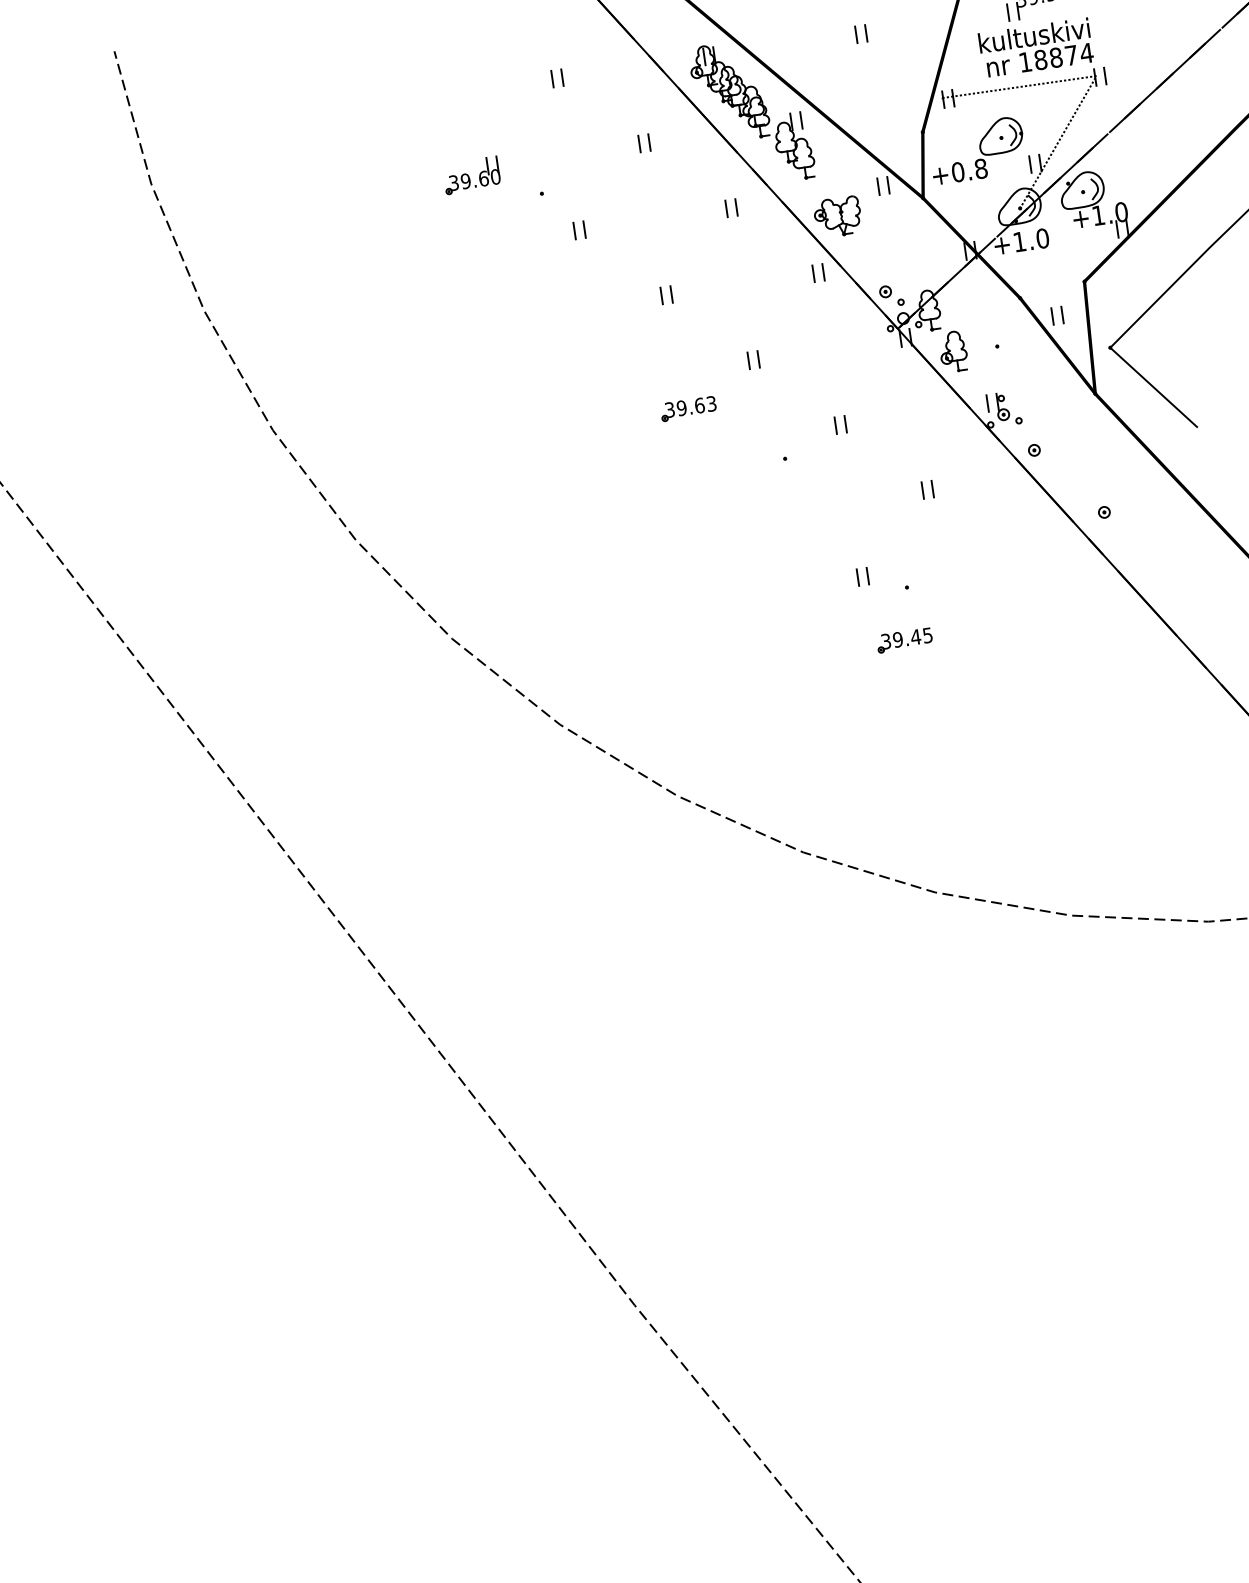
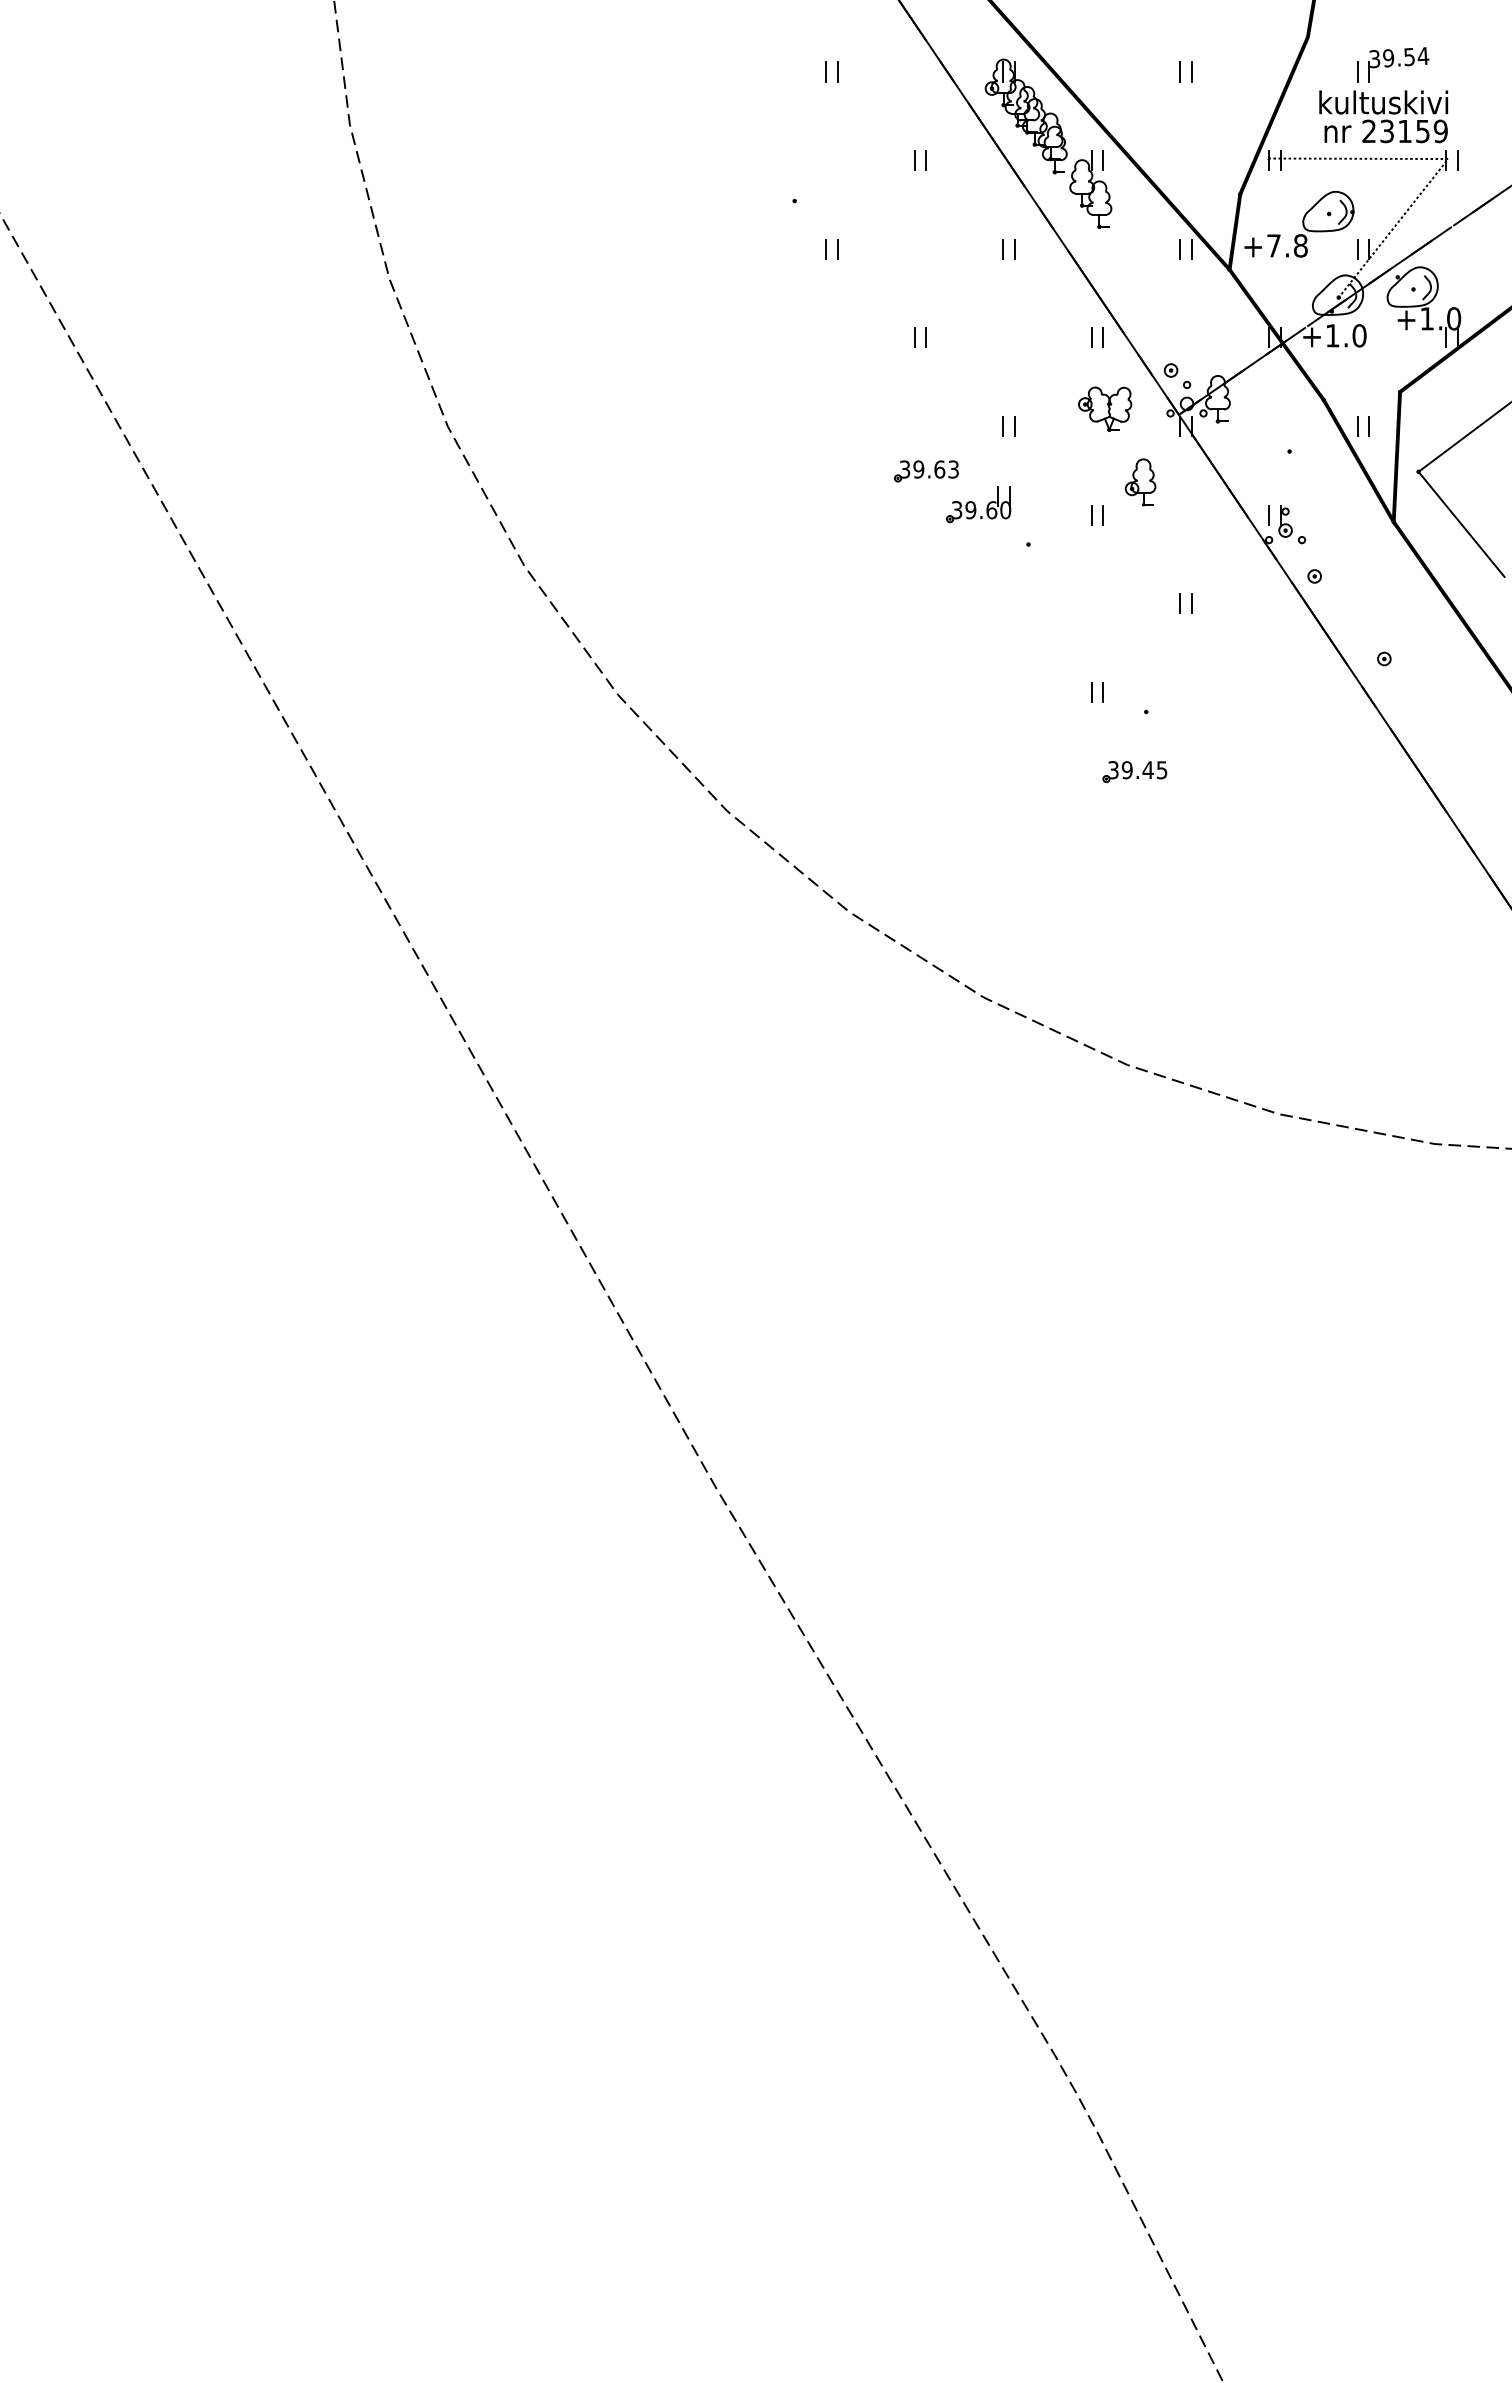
text: (1056, 57) -> (1405, 131), 18874 -> 23159
text: (958, 171) -> (1274, 245), +0.8 -> +7.8
part: (471, 175) -> (978, 504), moved
part: (838, 216) -> (1105, 408), moved
part: (953, 351) -> (1140, 482), moved

